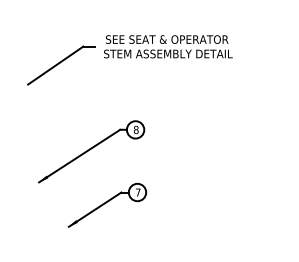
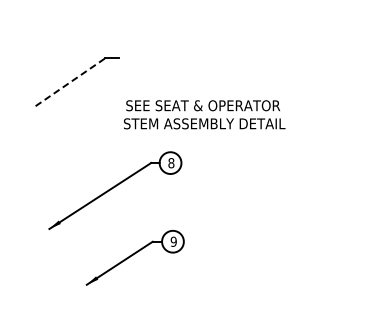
text: (168, 46) -> (204, 114), moved
line: (55, 65) -> (70, 82), solid -> dashed
text: (137, 192) -> (173, 241), 7 -> 9

